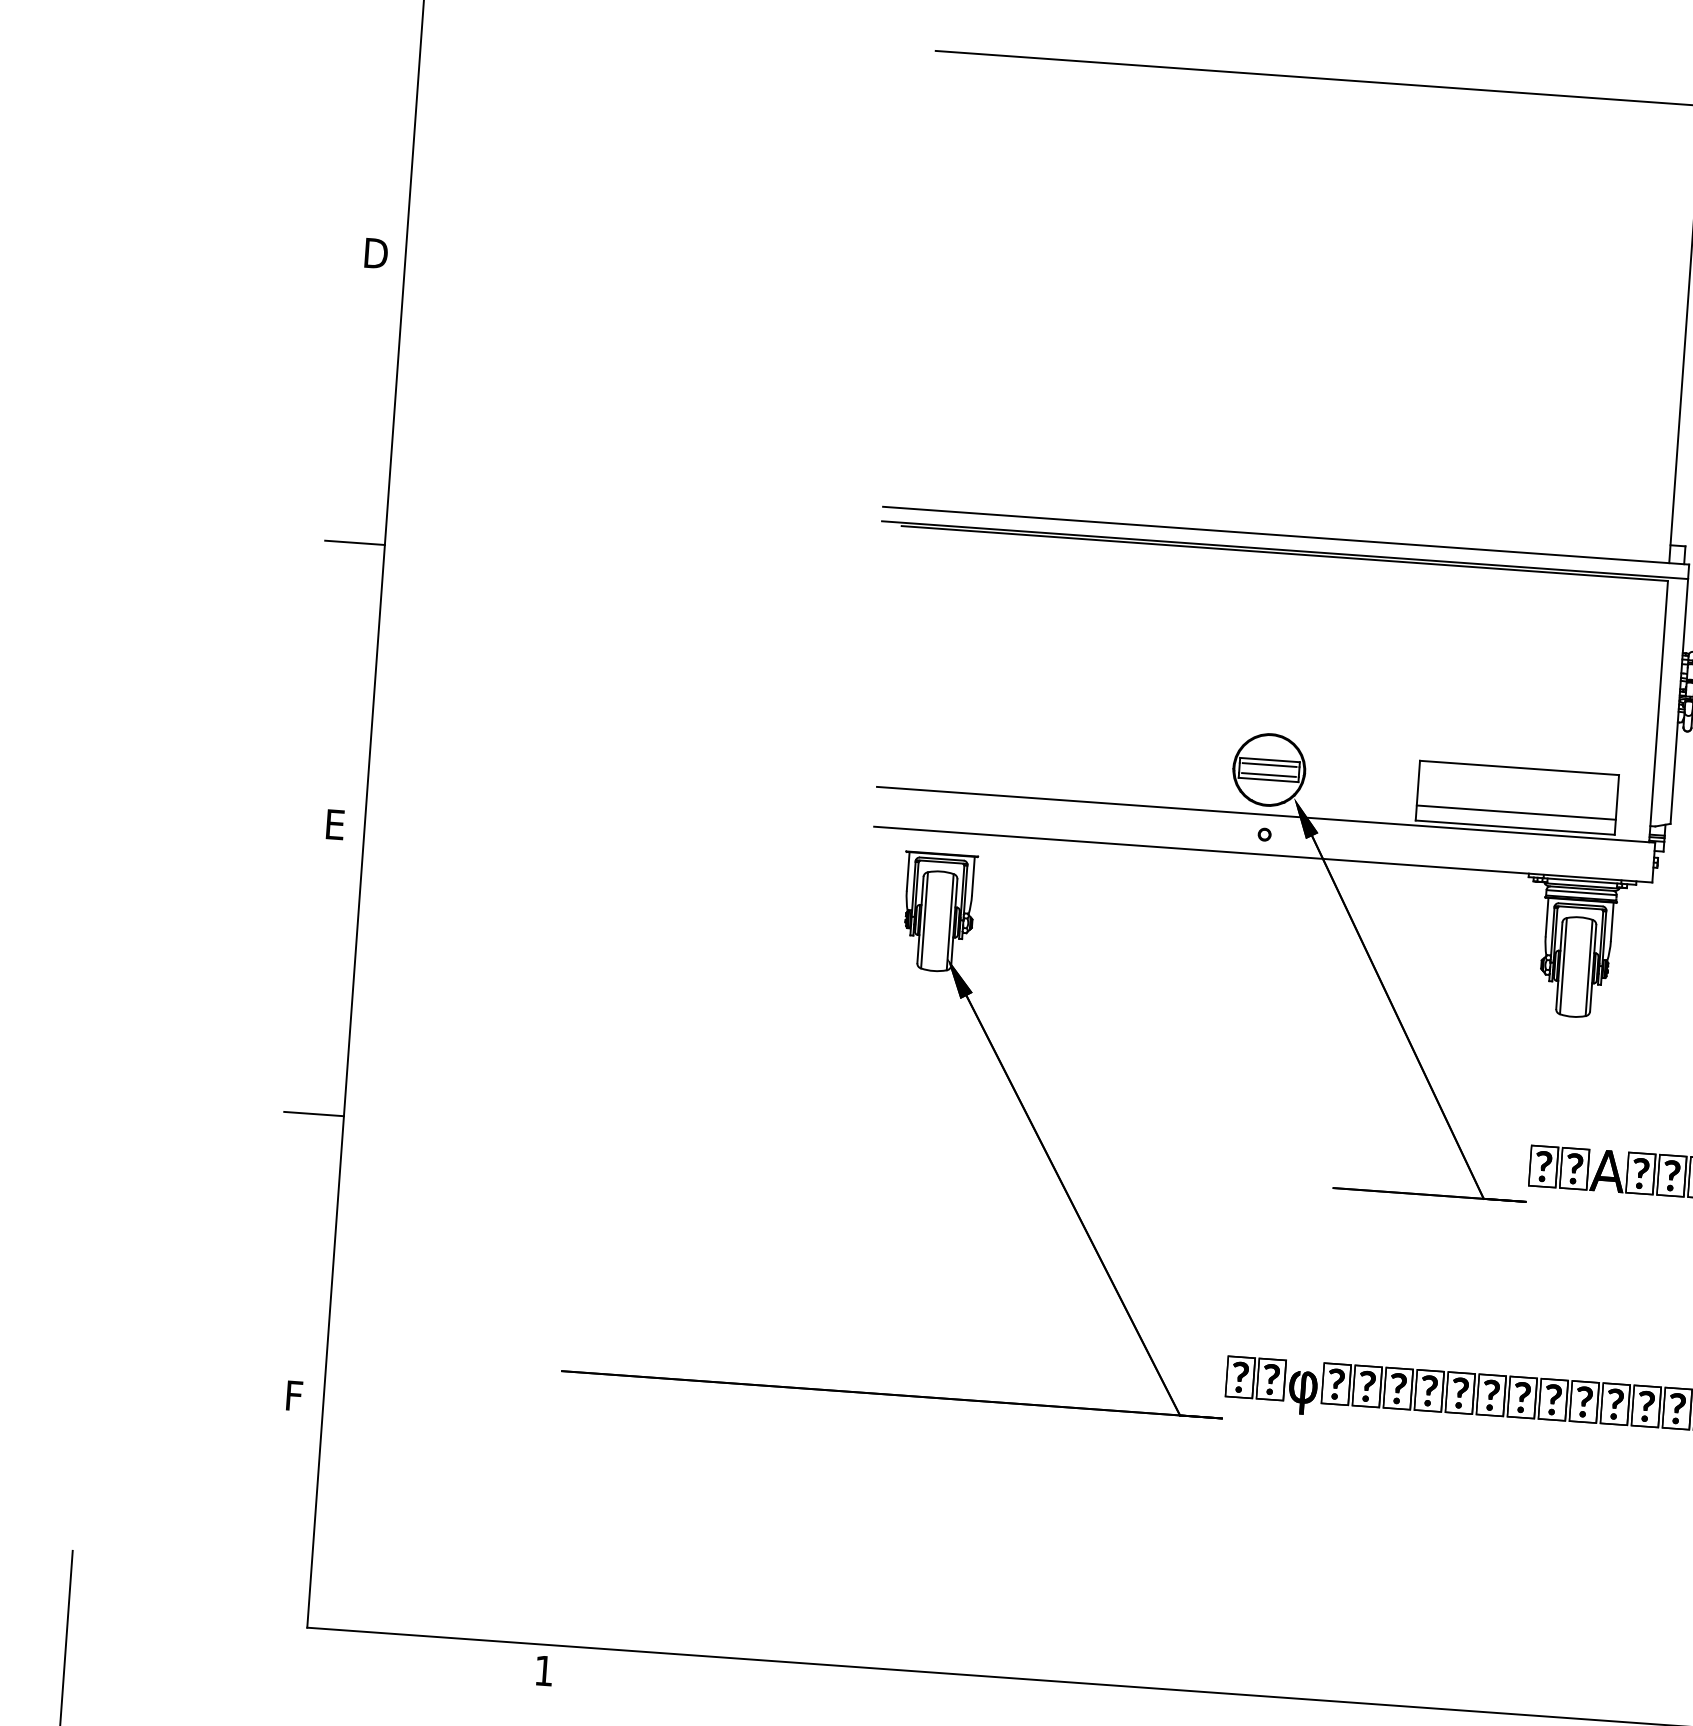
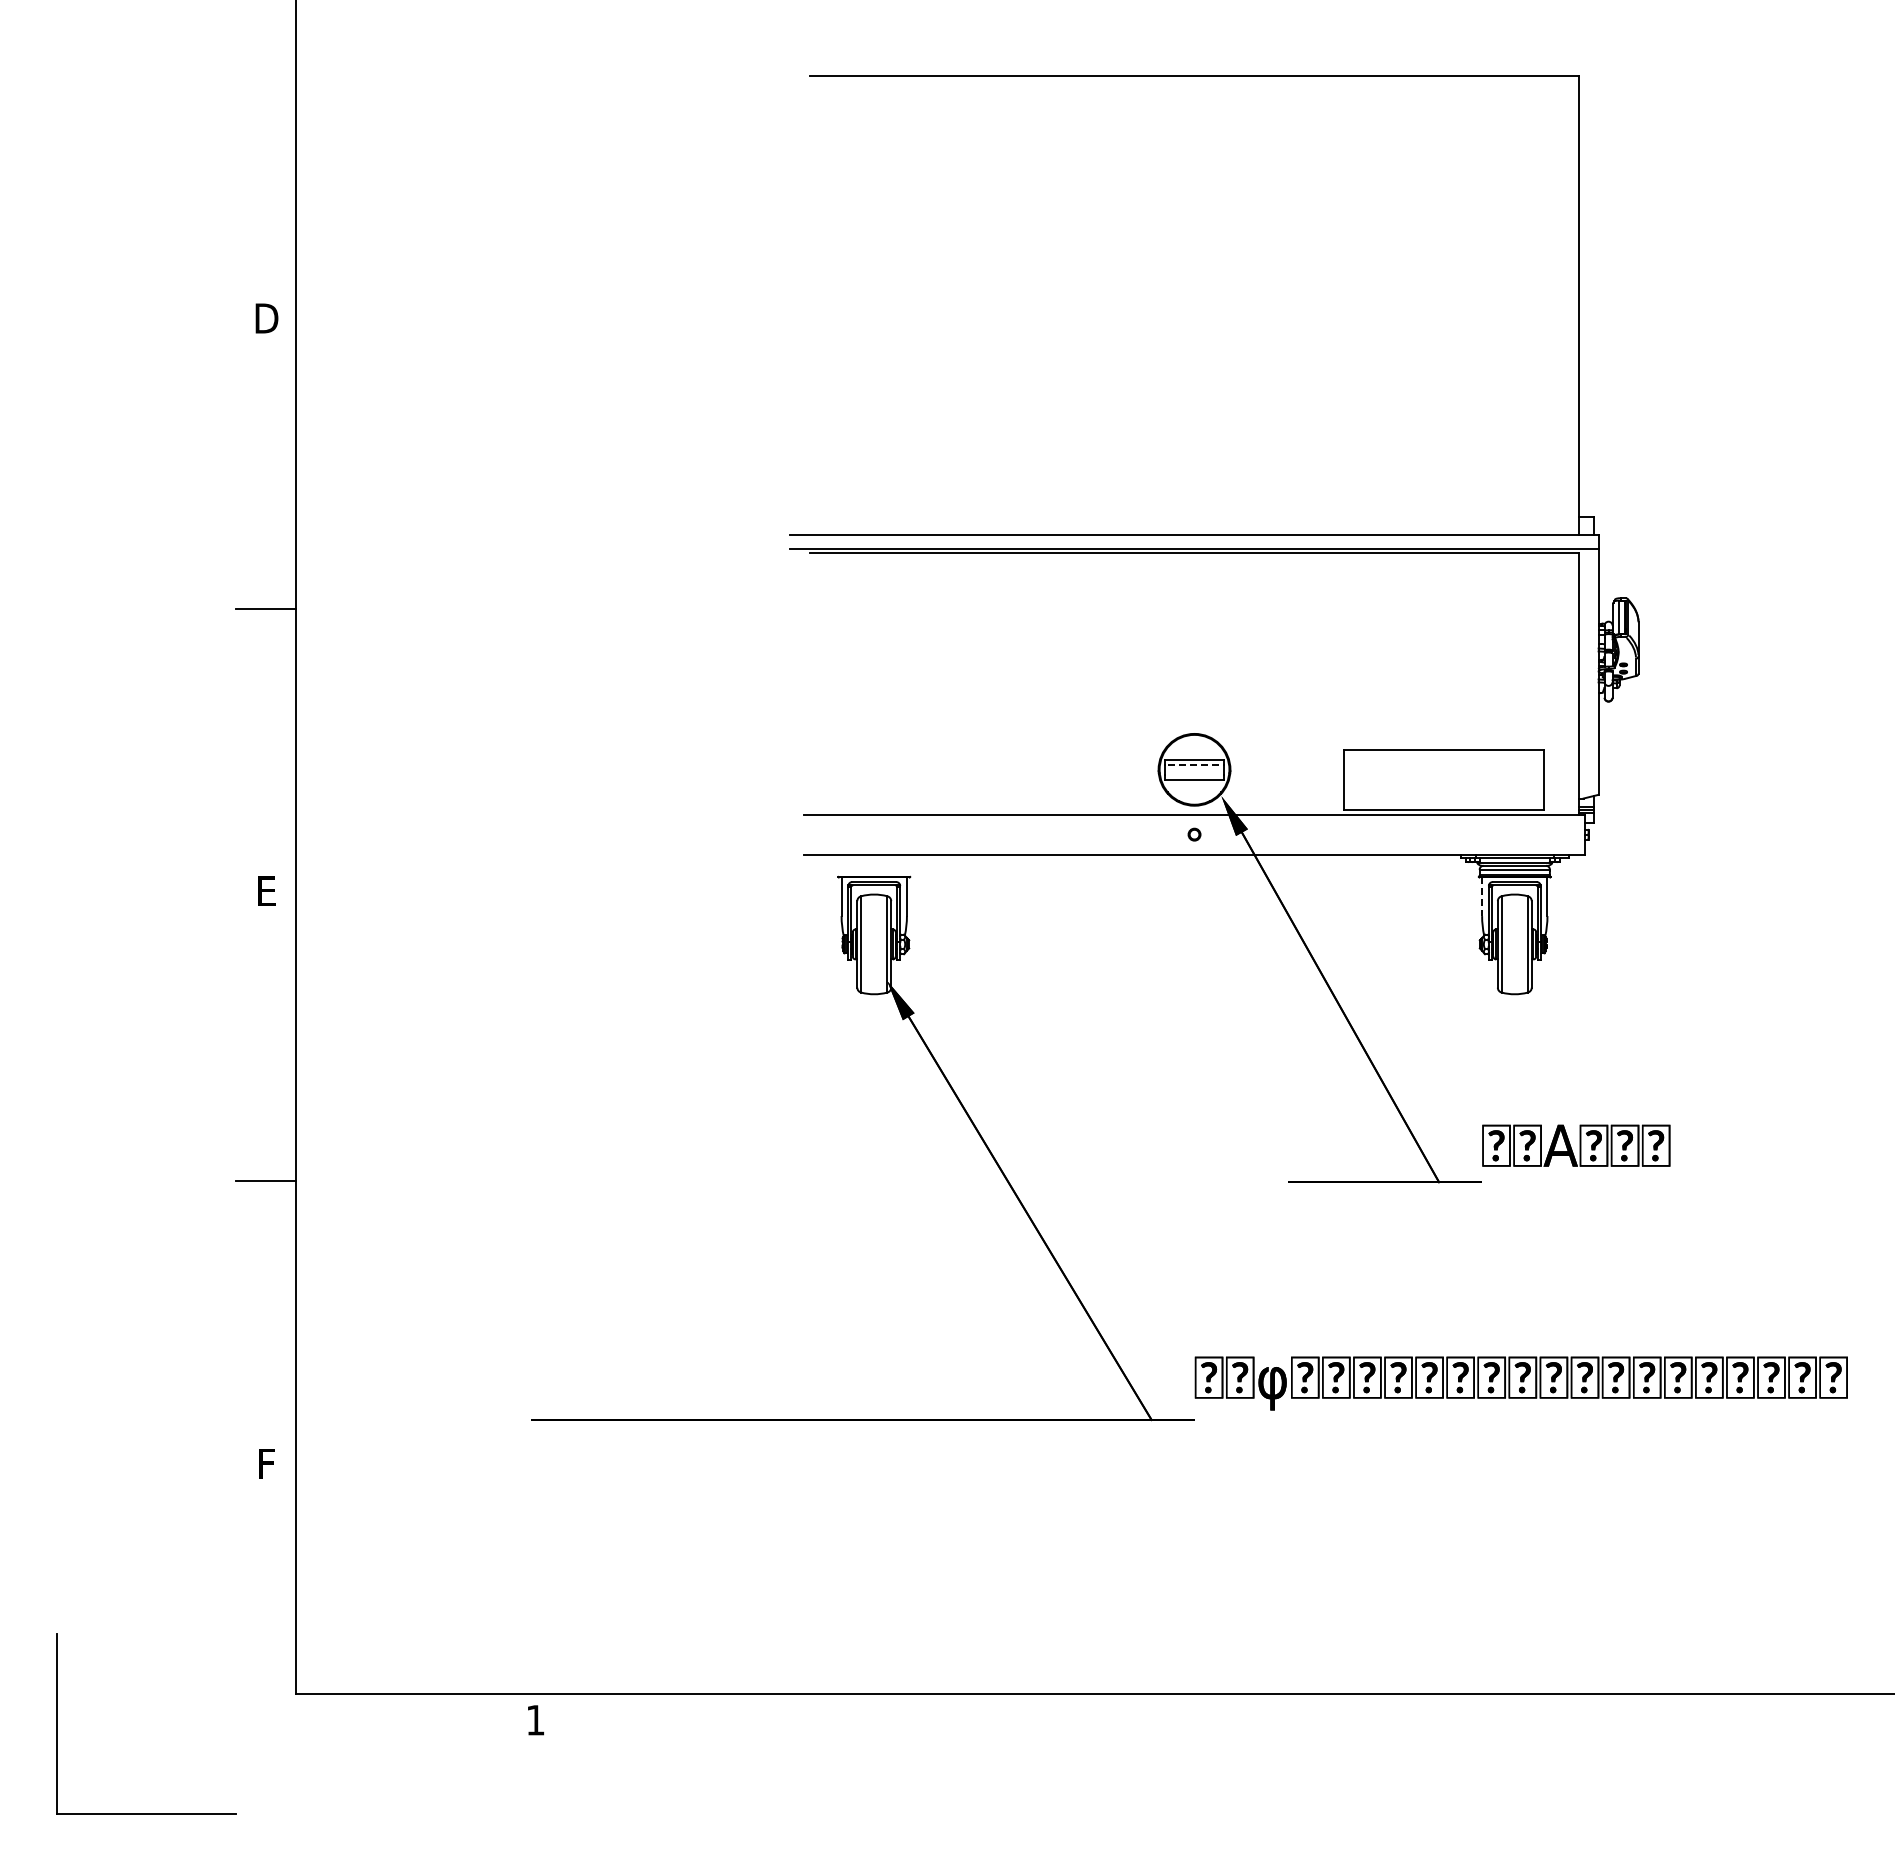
line: (1269, 764) -> (1194, 764), solid -> dashed
line: (1268, 774) -> (1194, 774), removed
line: (1515, 812) -> (1443, 794), removed
line: (1547, 917) -> (1482, 897), solid -> dashed

